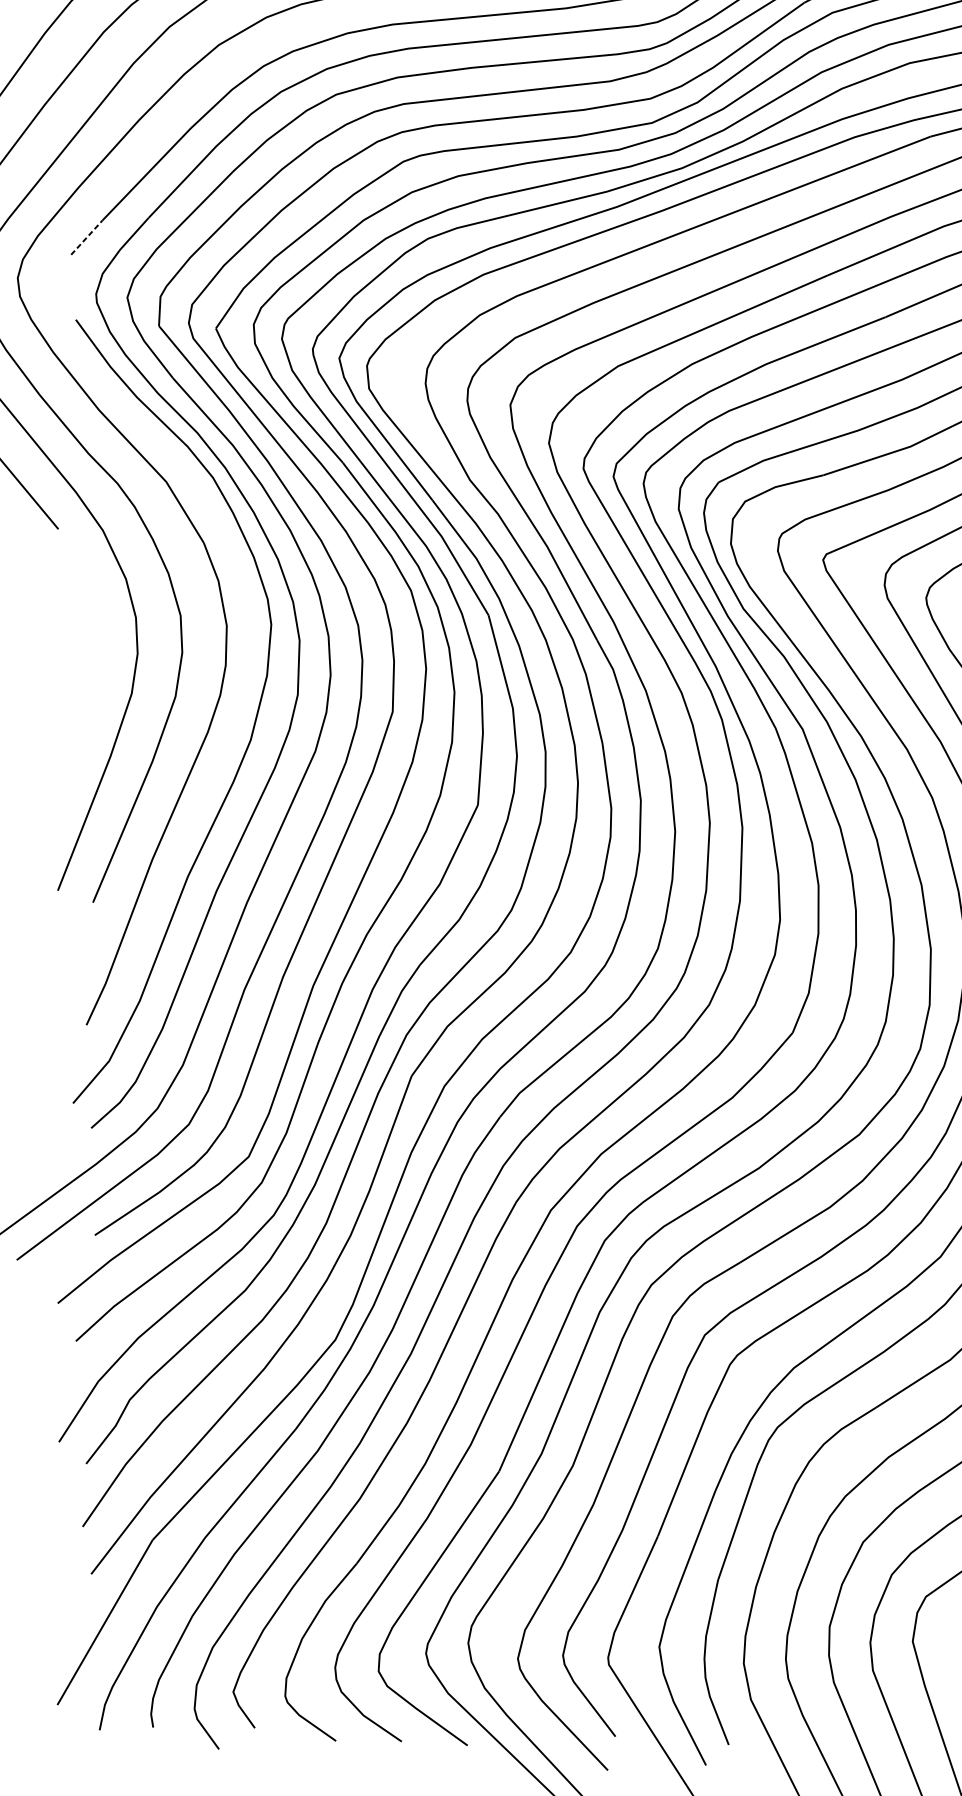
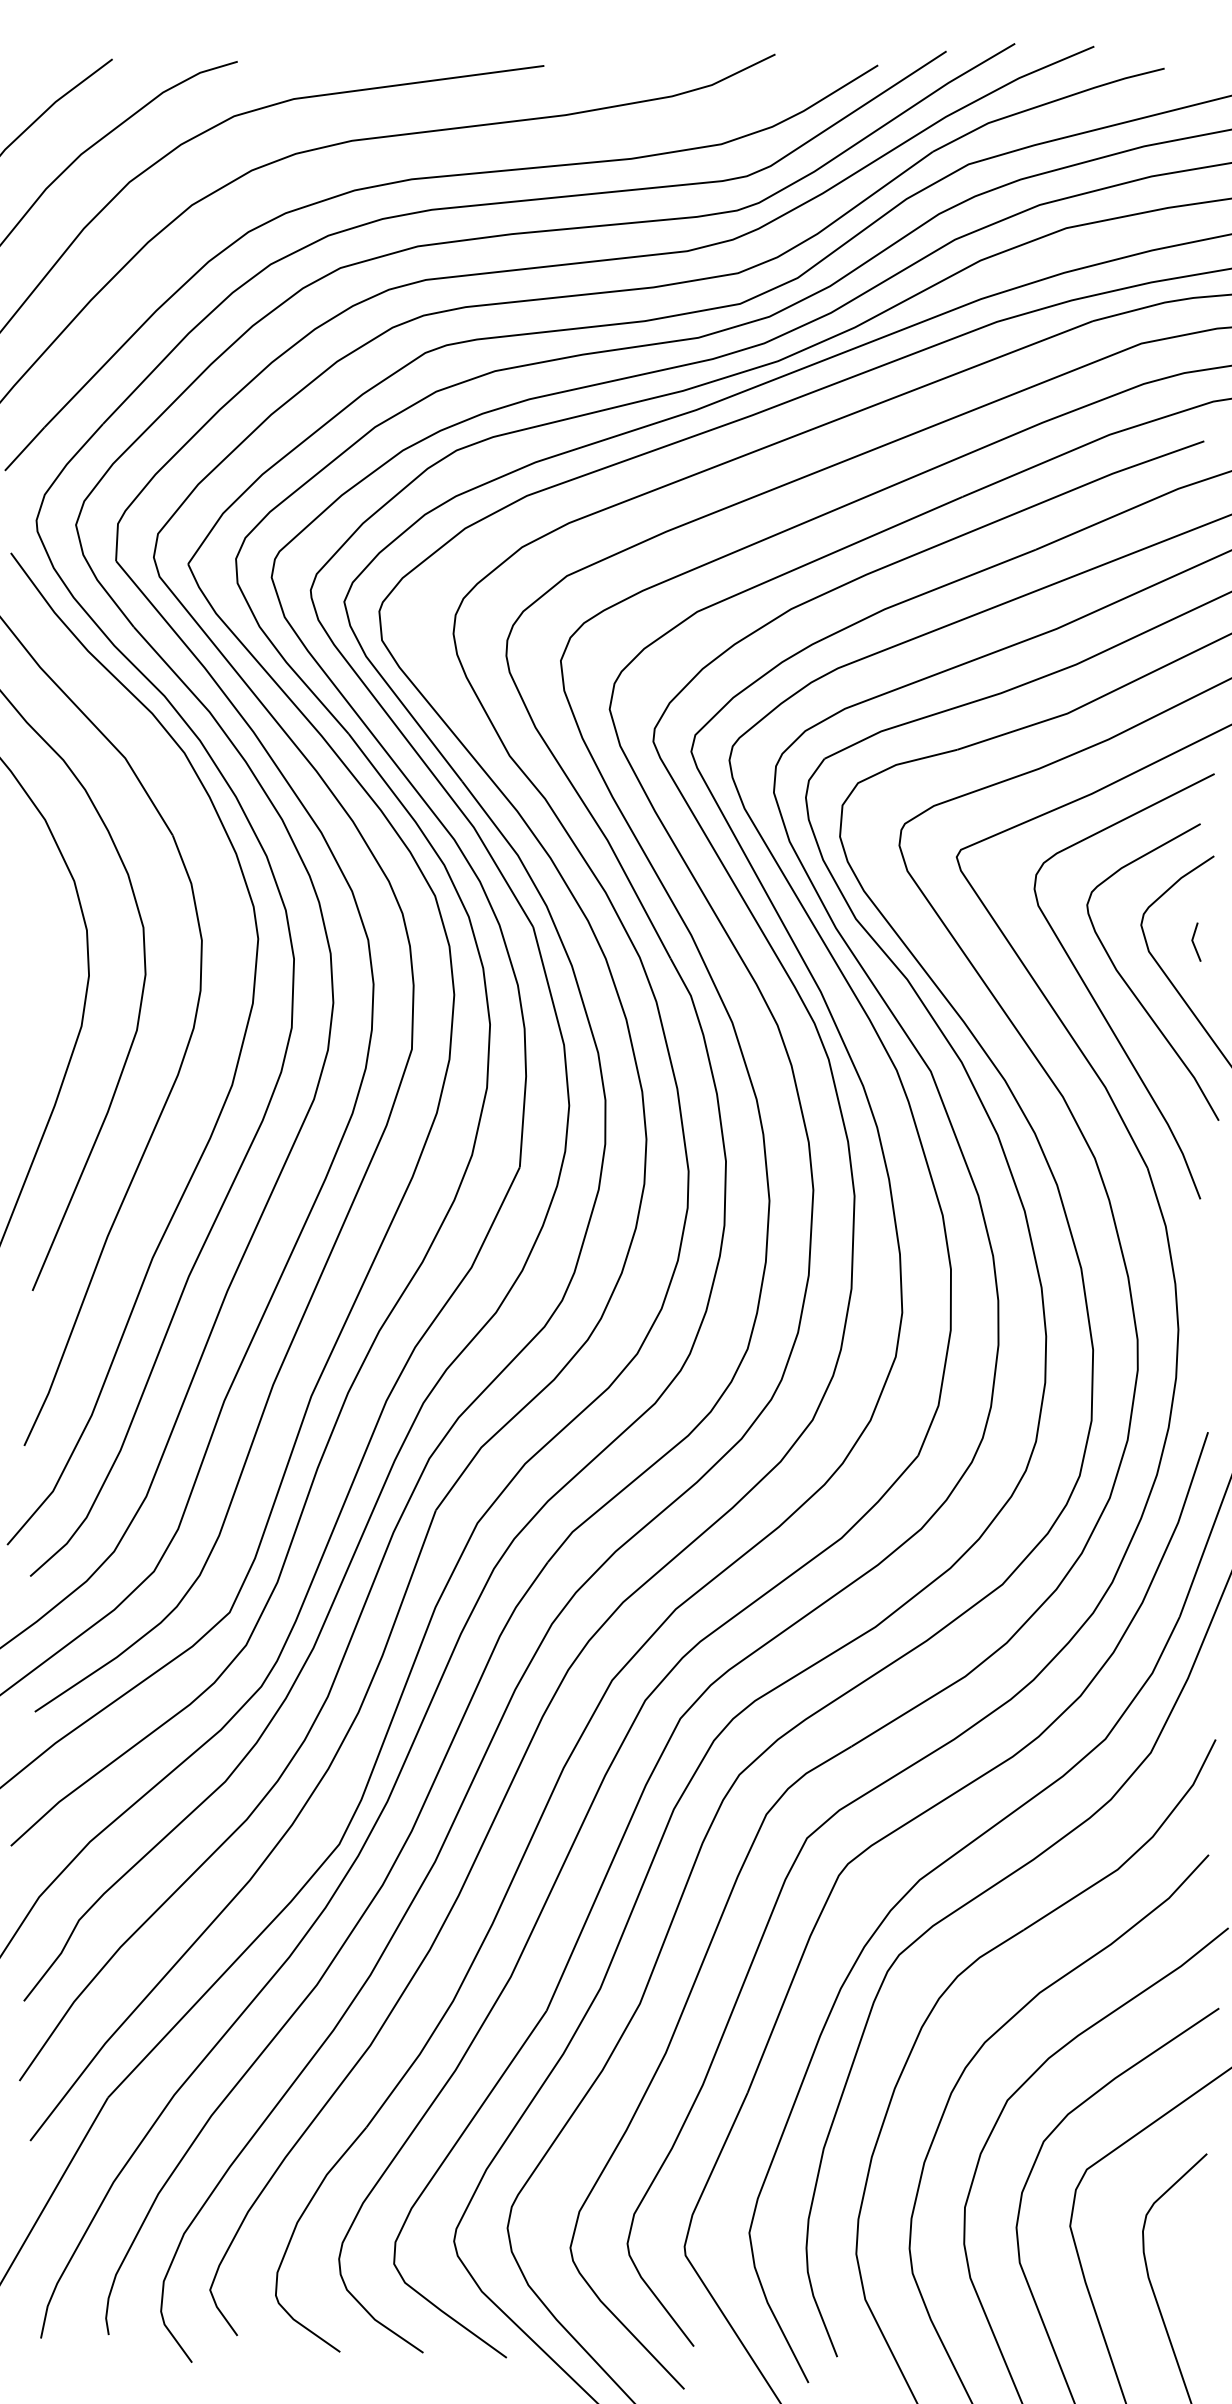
line: (87, 237) -> (25, 448), dashed -> solid

